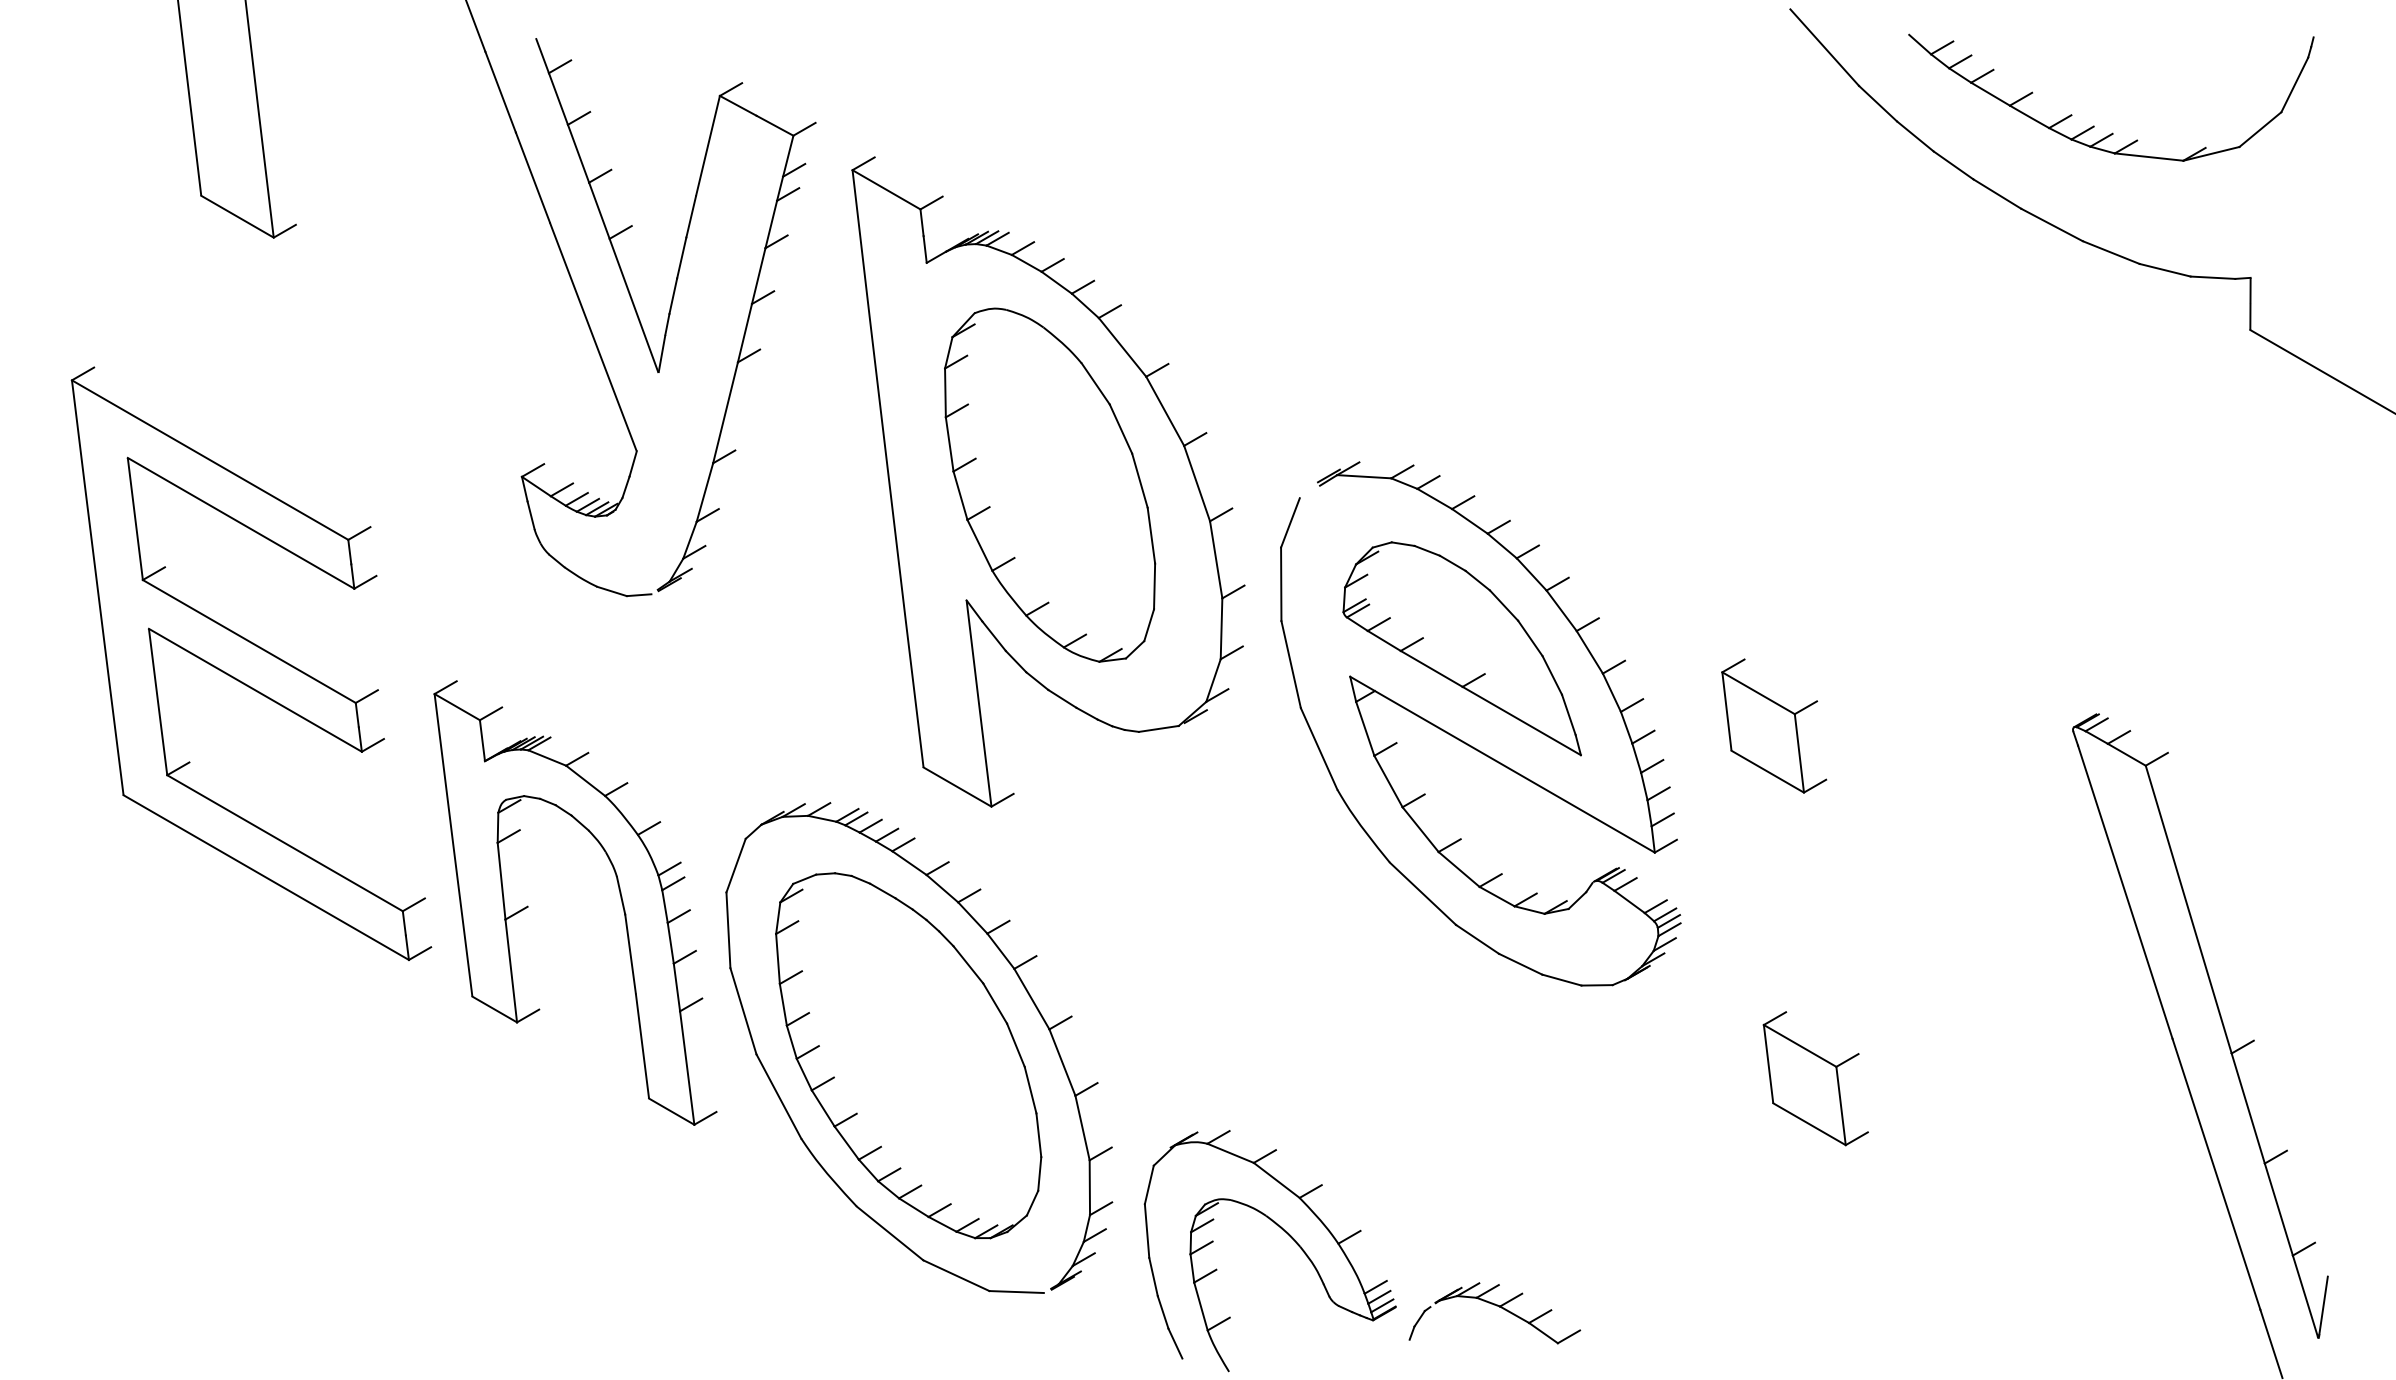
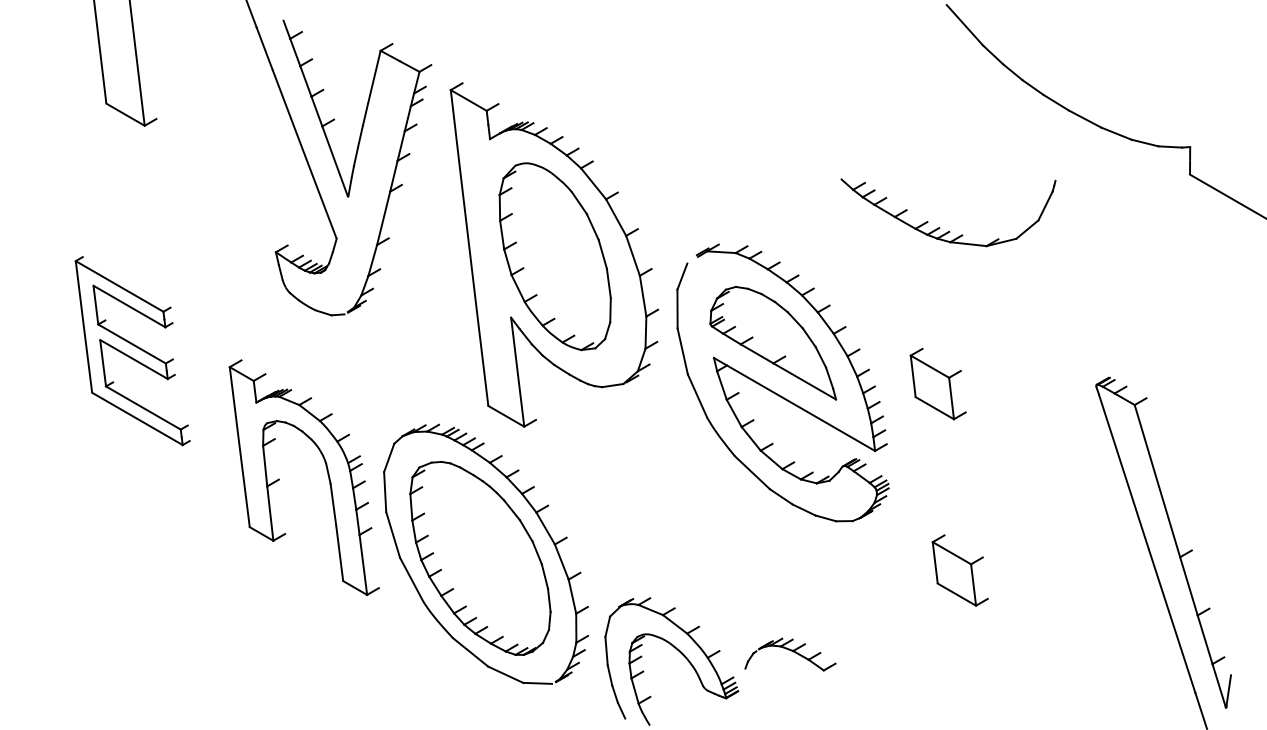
part: (2094, 125) -> (939, 227), moved
part: (250, 662) -> (132, 350), size x0.6
part: (1494, 1313) -> (790, 654), moved

